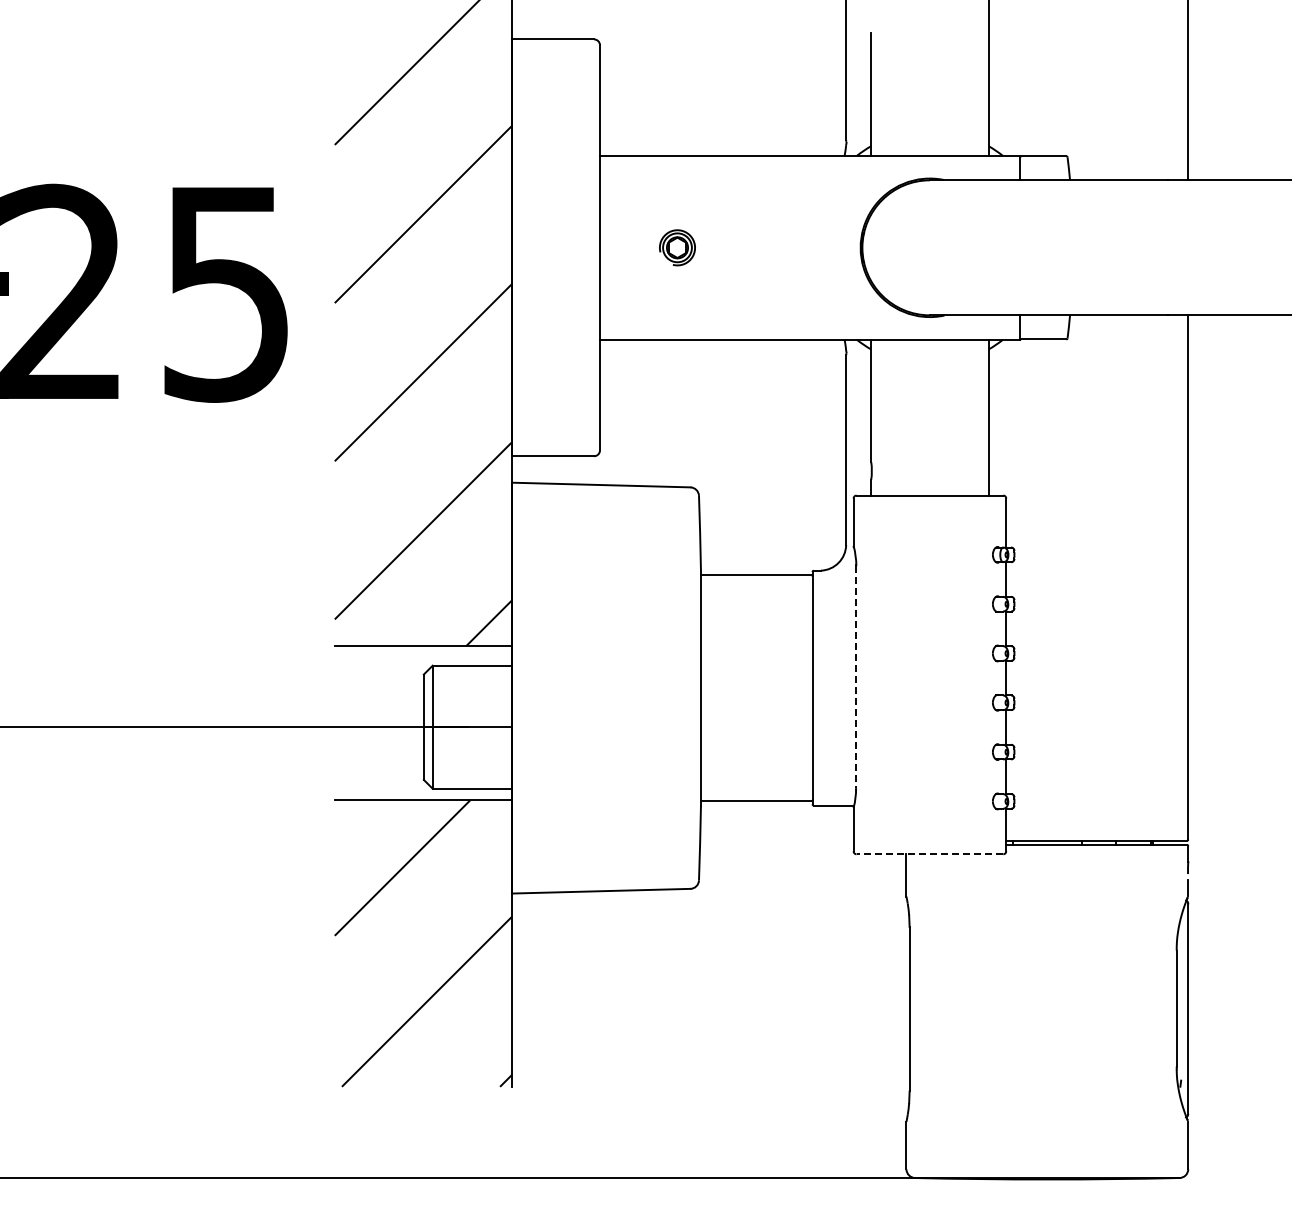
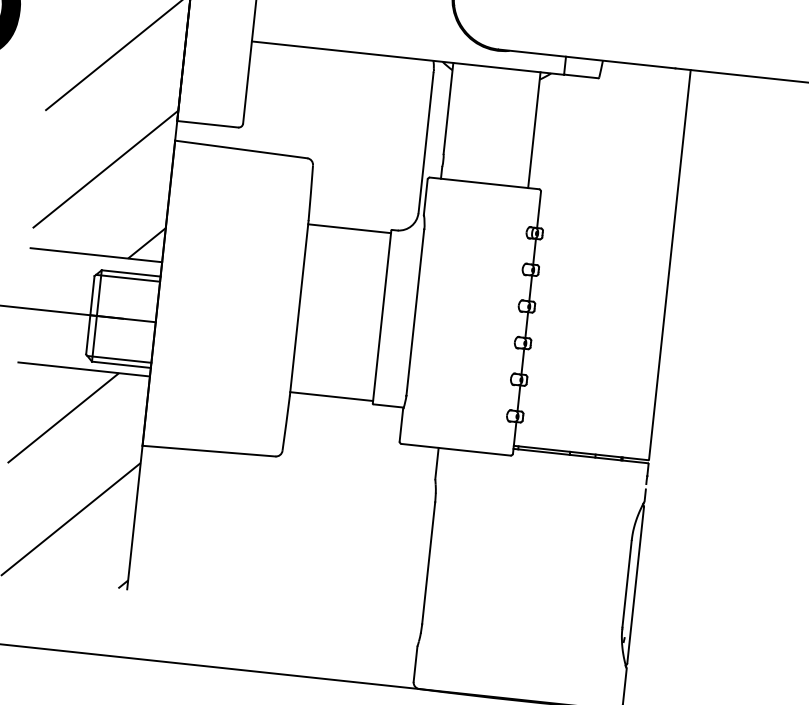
line: (468, 672) -> (127, 278), added
line: (856, 677) -> (415, 312), dashed -> solid
line: (468, 781) -> (119, 359), added
line: (929, 854) -> (455, 449), dashed -> solid

